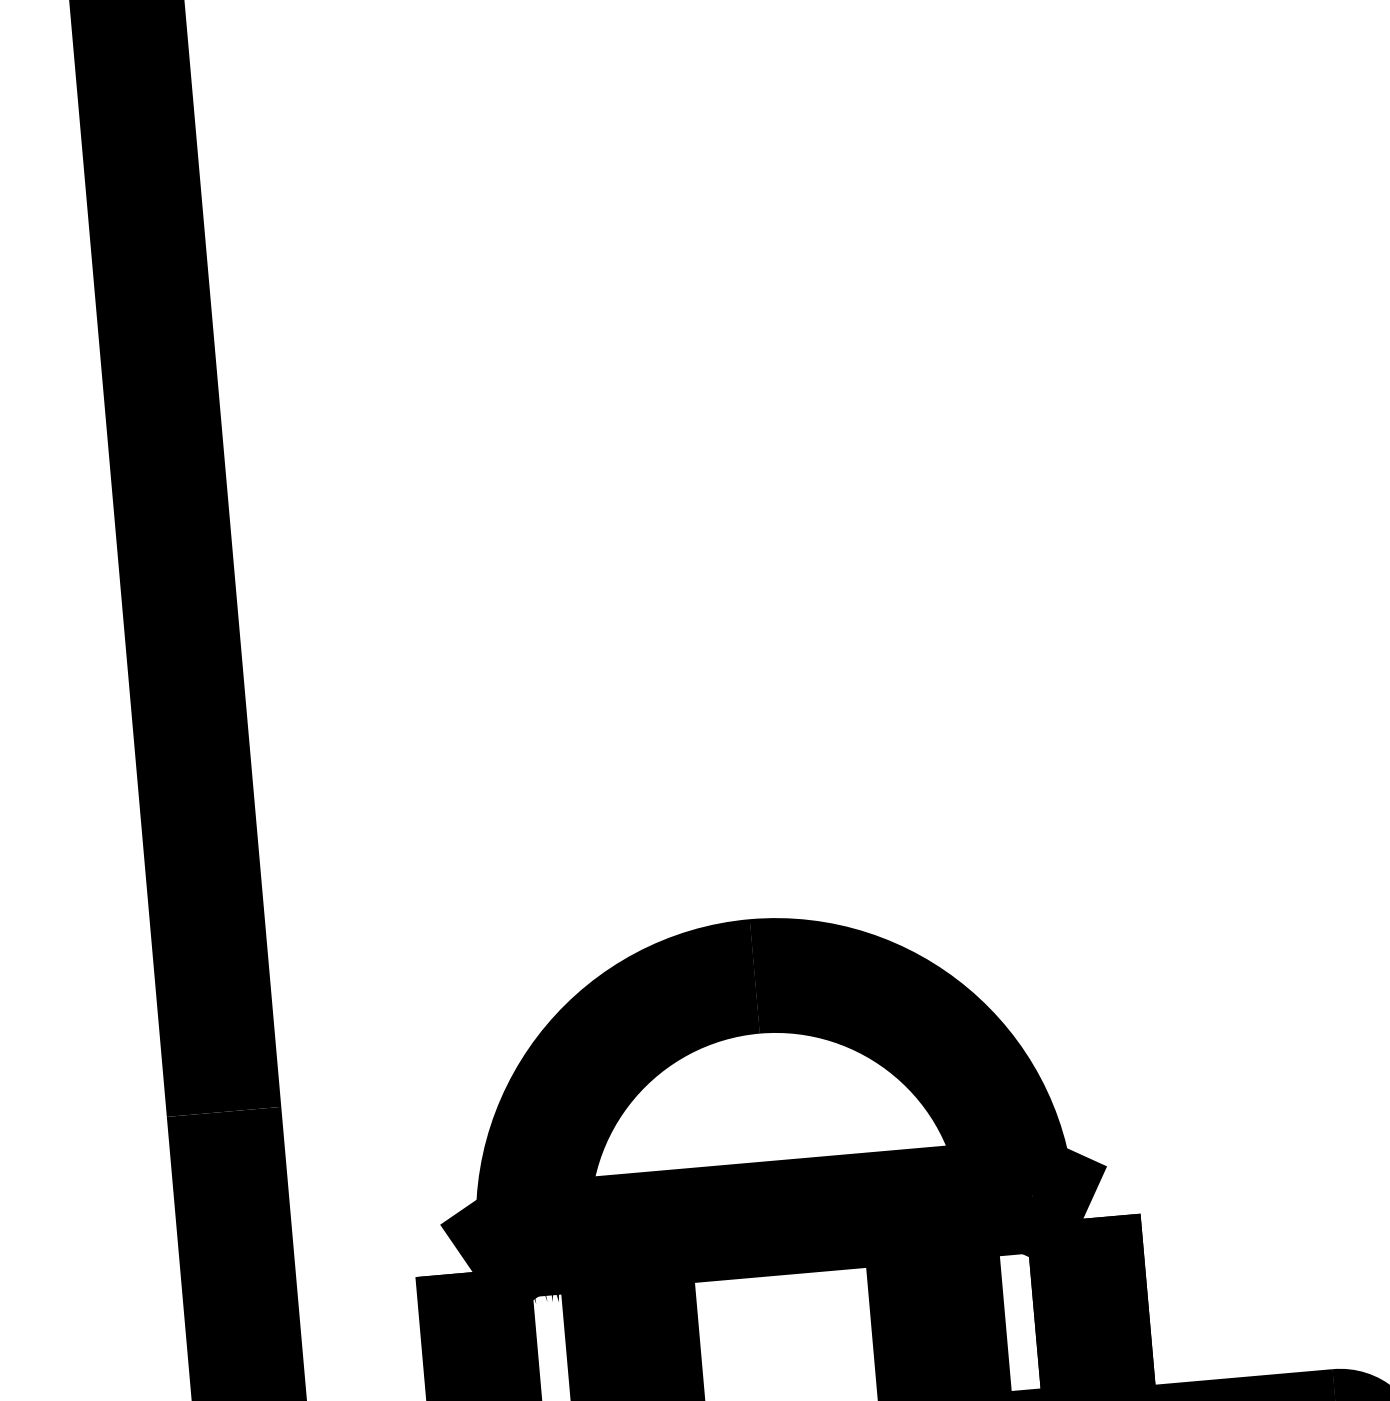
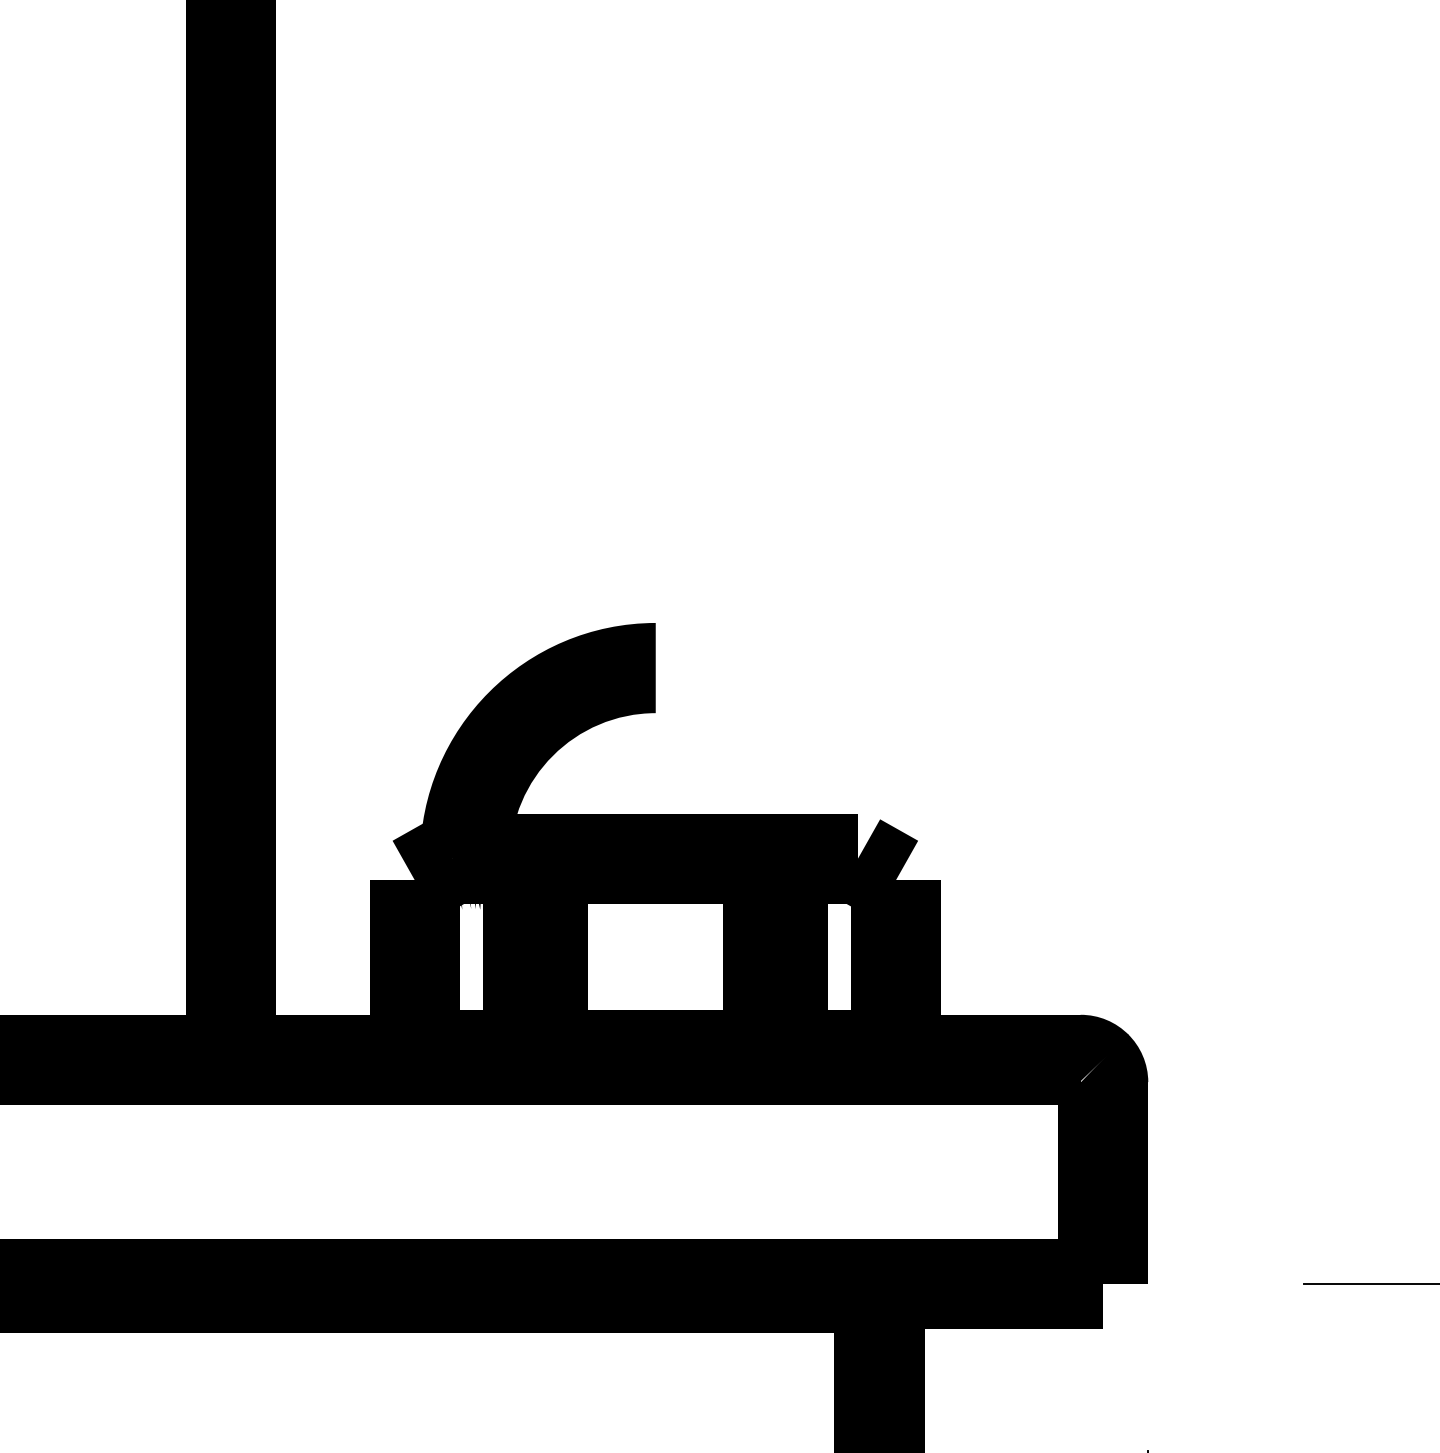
fill: (911, 1055) -> (772, 740), removed

